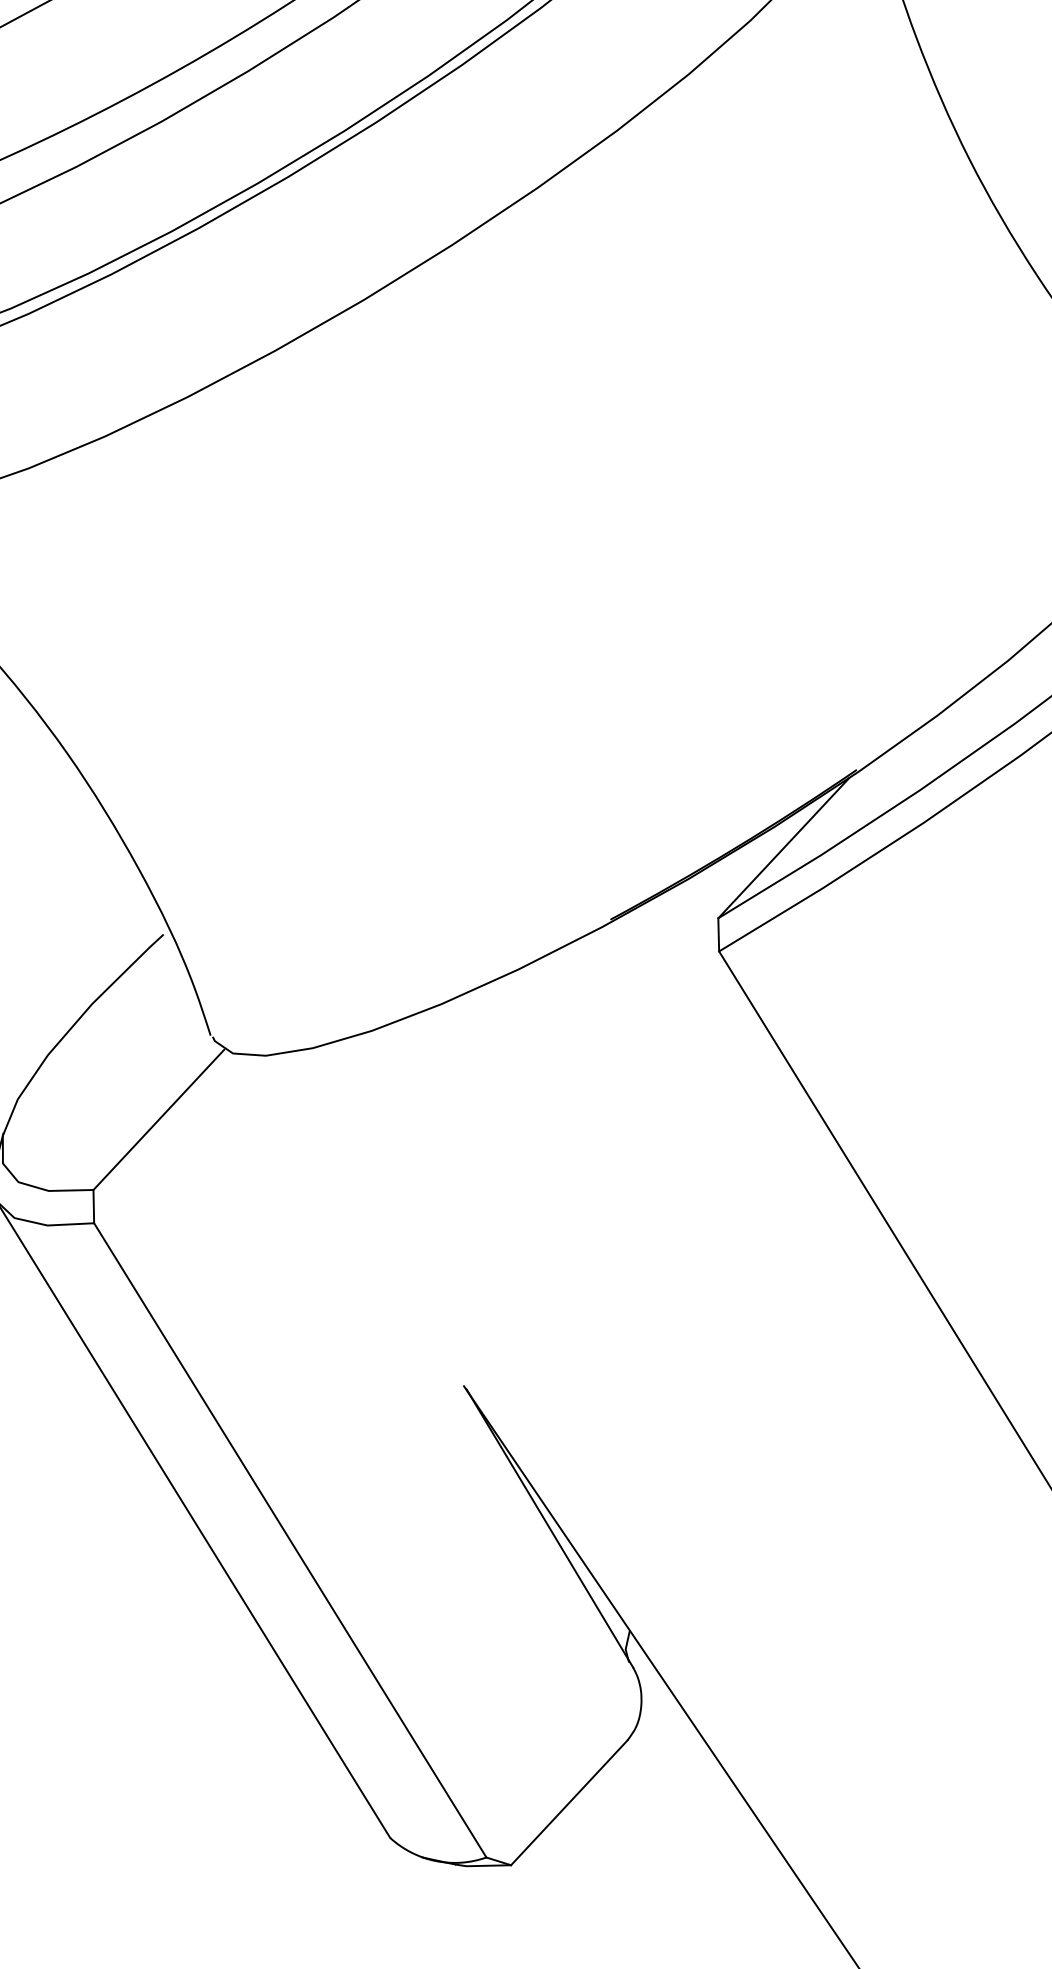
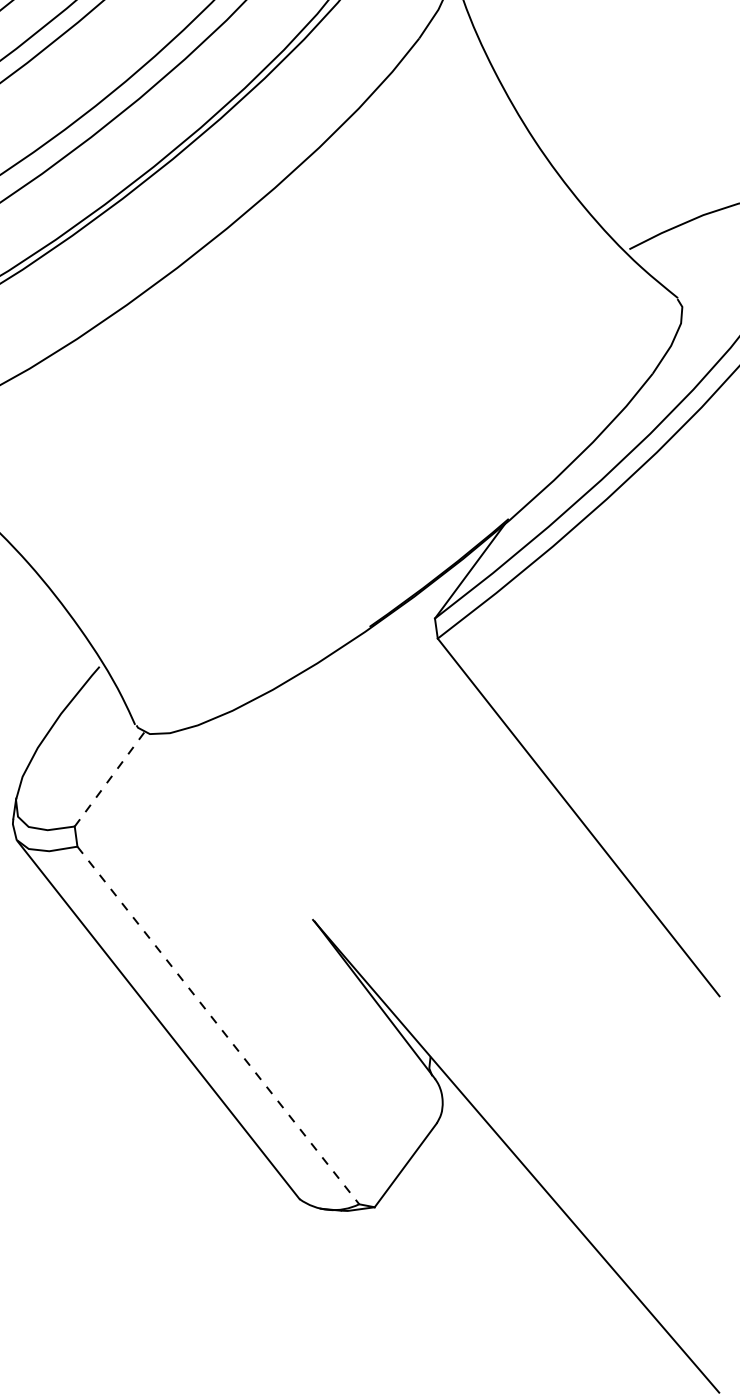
line: (158, 1119) -> (109, 779), solid -> dashed
line: (290, 1540) -> (218, 1025), solid -> dashed

